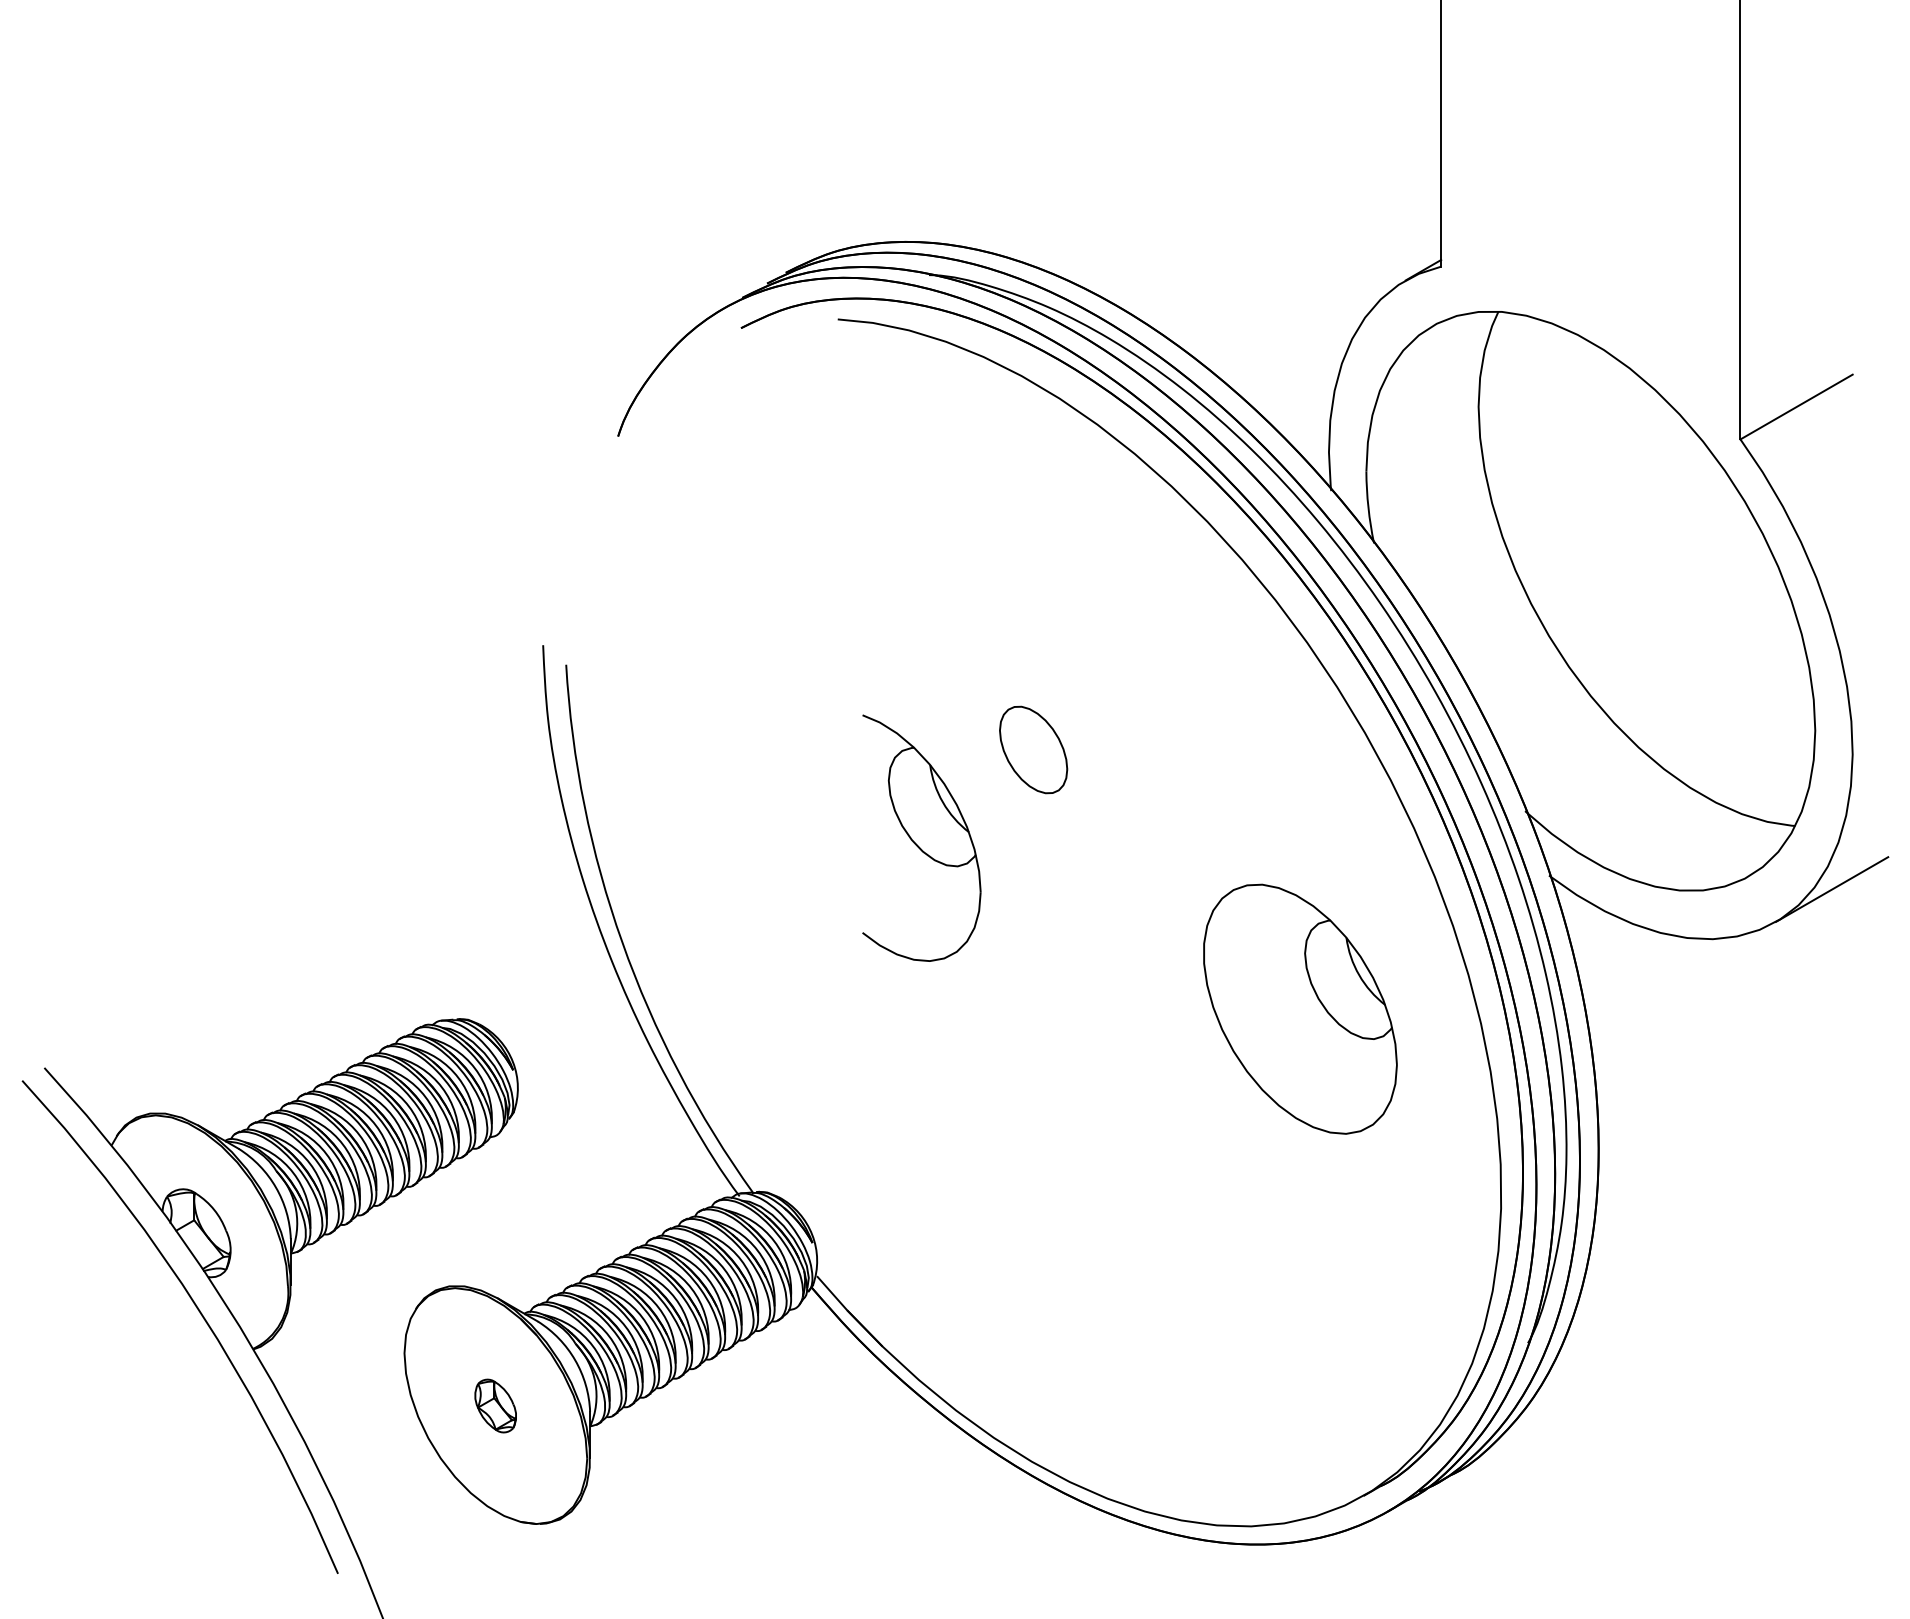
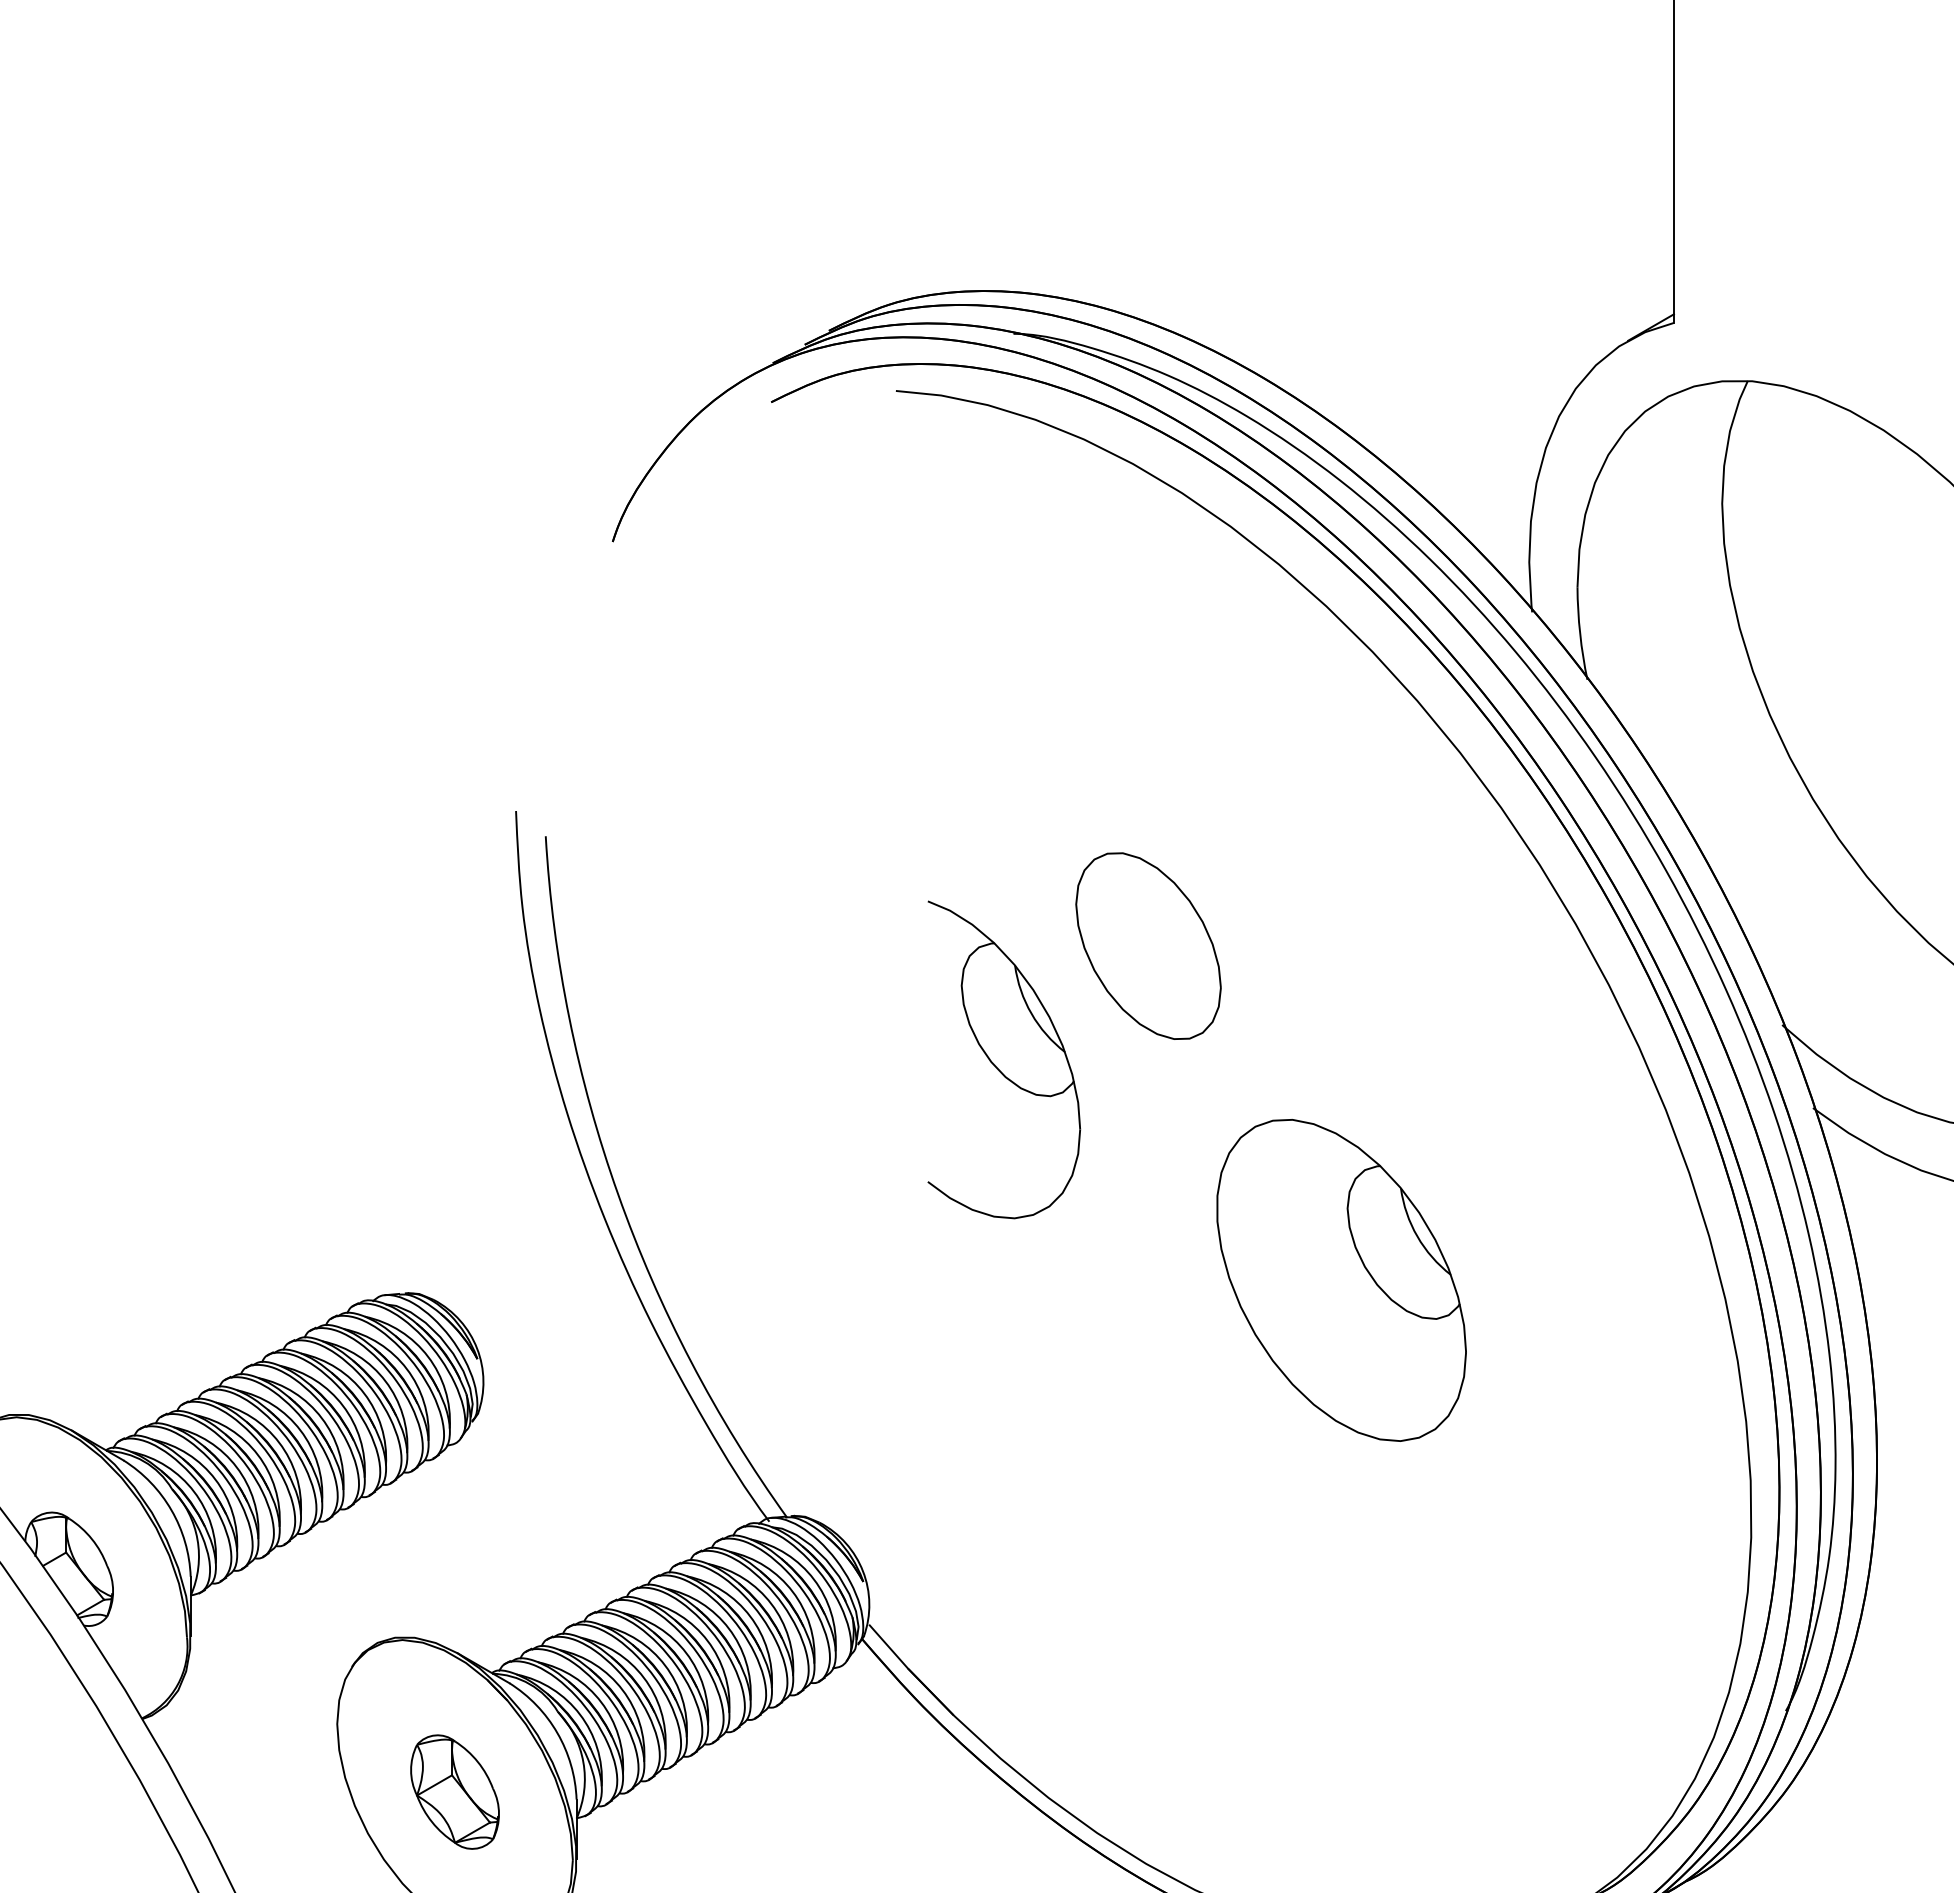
part: (1033, 749) -> (1148, 945), size x1.67
part: (1300, 1008) -> (1341, 1279), moved
part: (495, 1405) -> (454, 1791), size x1.67

